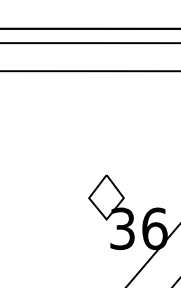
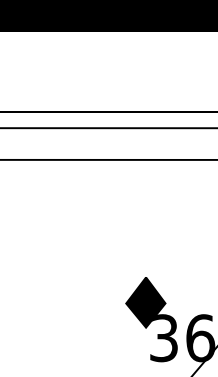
fill: (106, 197) -> (145, 302), added

